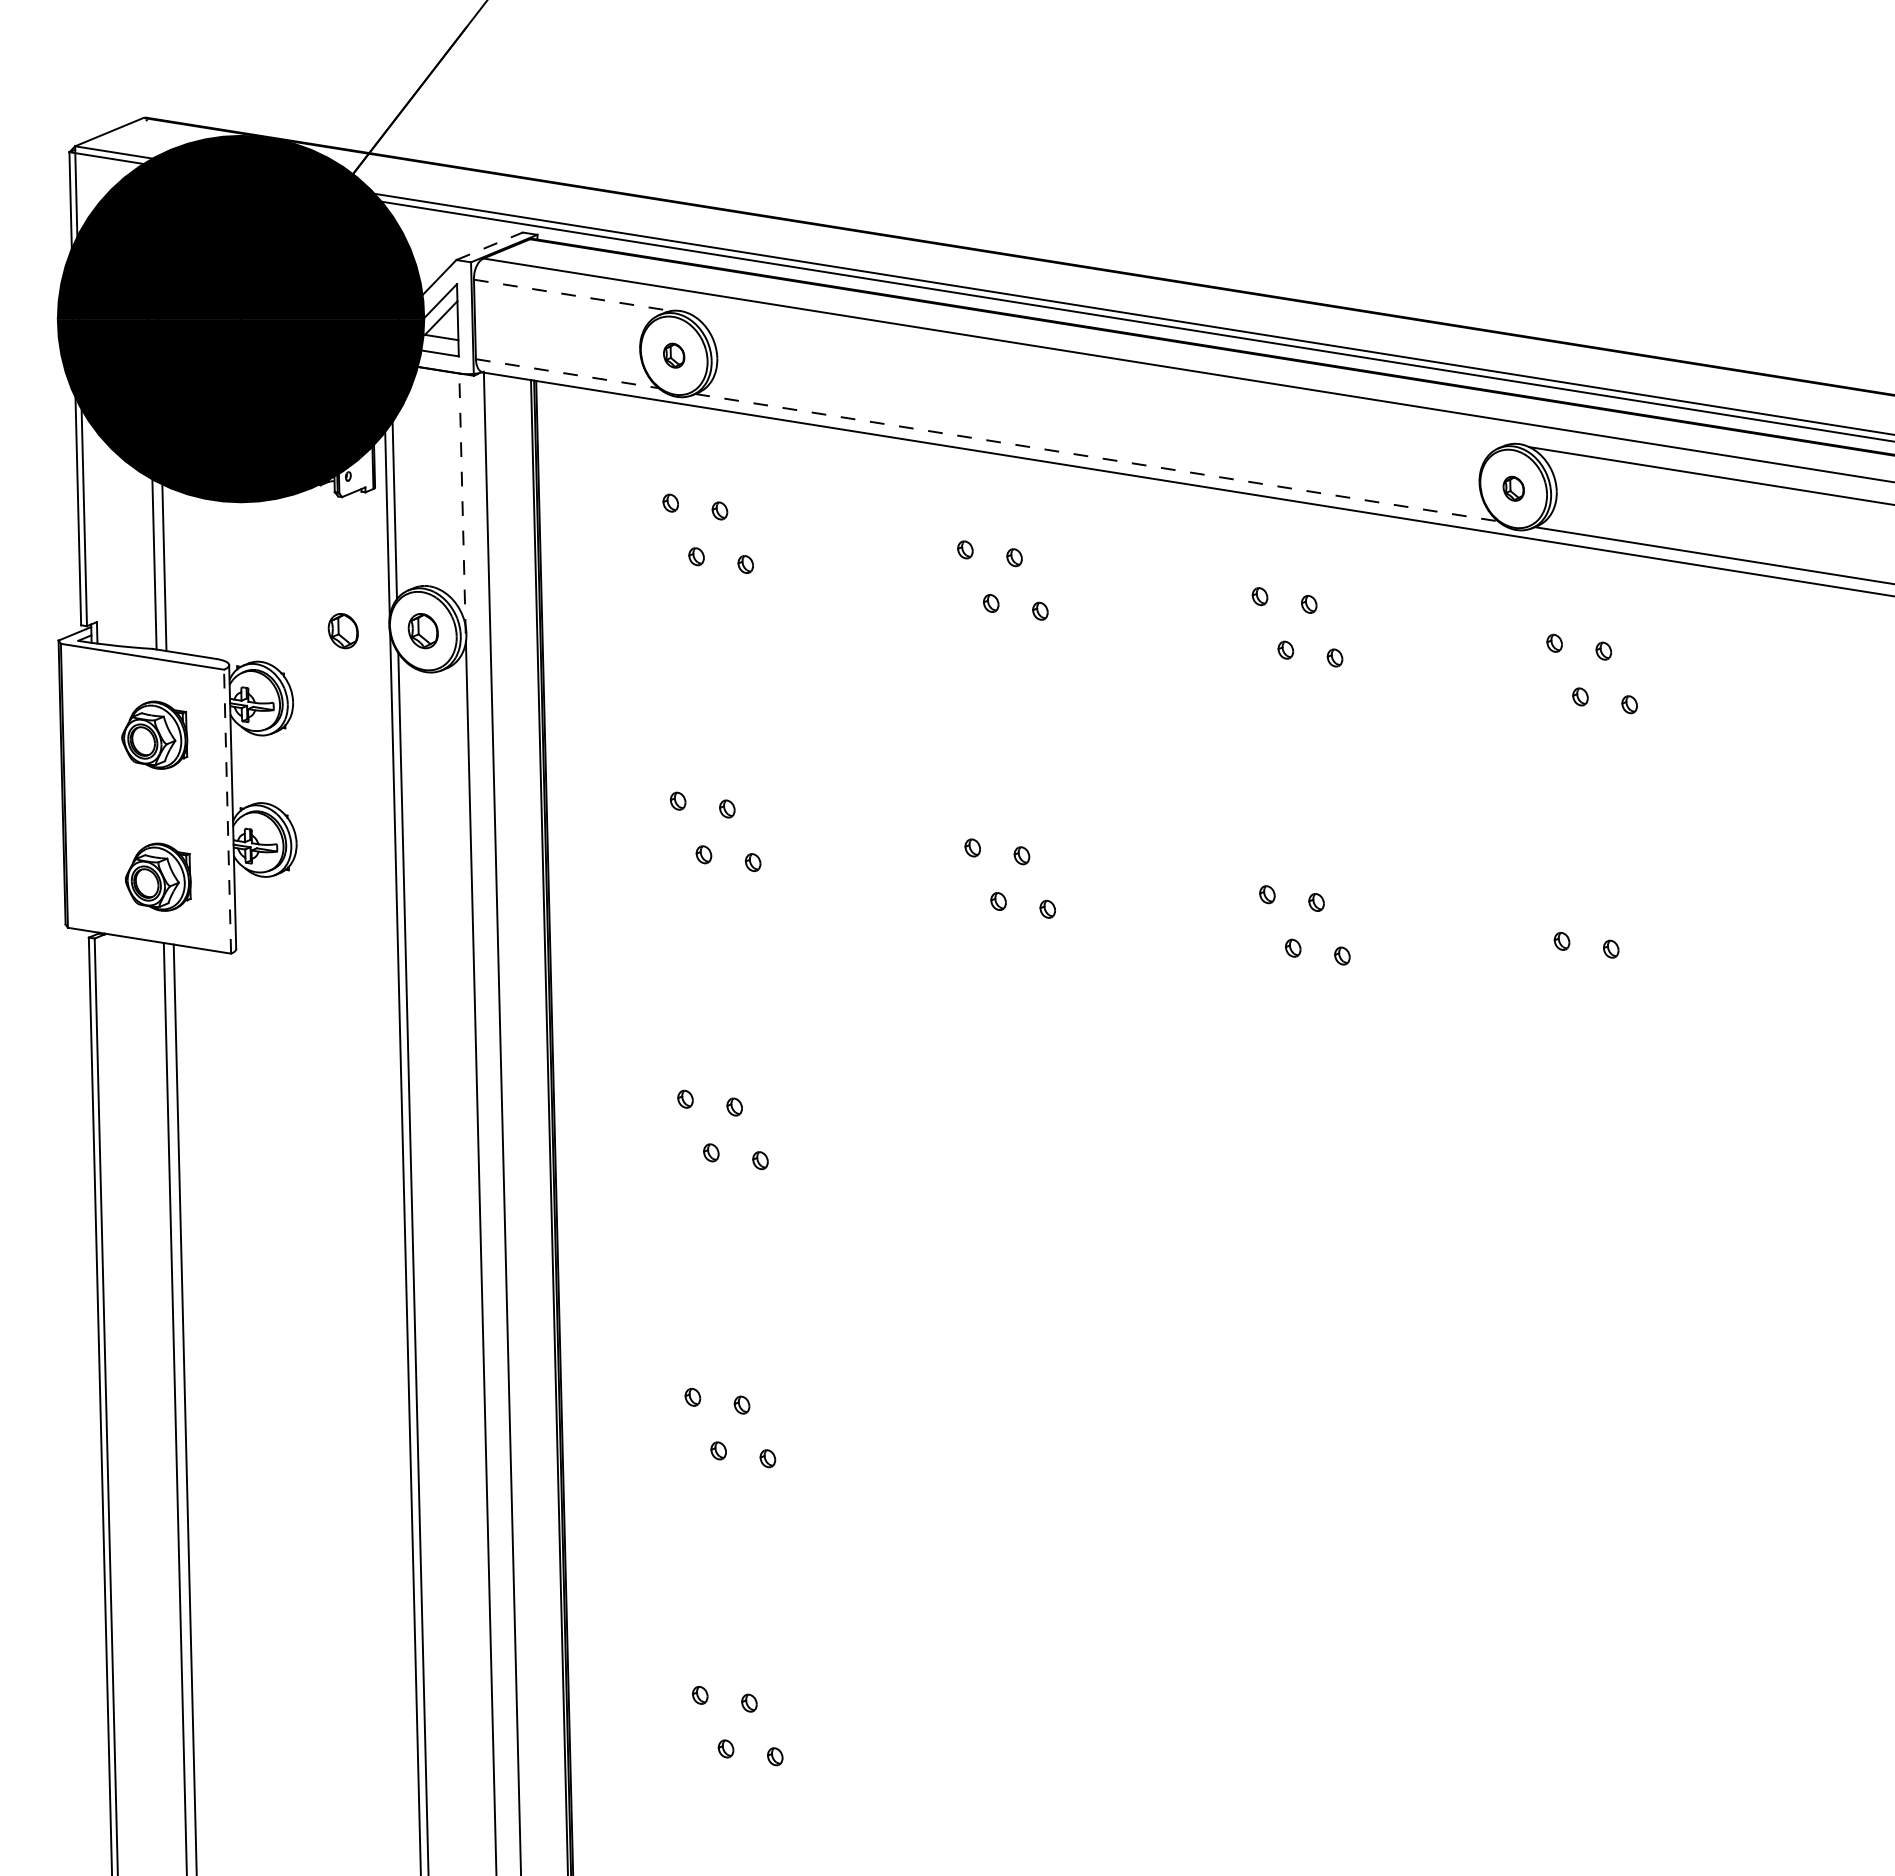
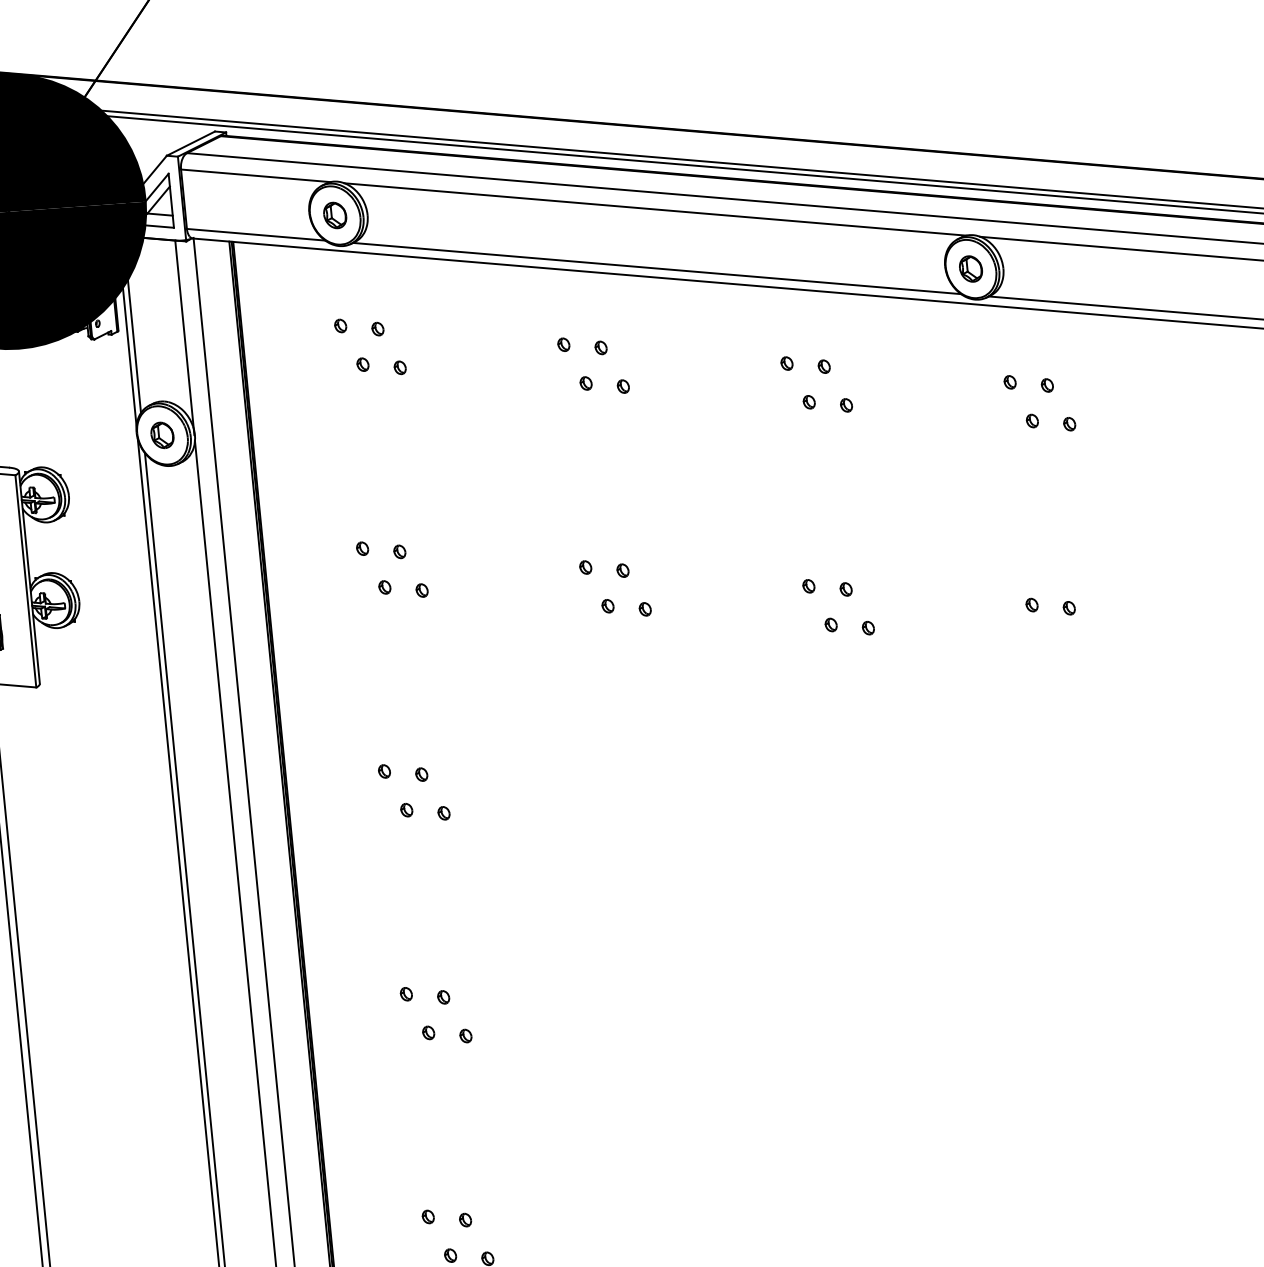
line: (489, 246) -> (190, 143), dashed -> solid
line: (573, 295) -> (256, 175), dashed -> solid
part: (673, 355) -> (334, 215), size x1.43
line: (567, 373) -> (256, 234), dashed -> solid
line: (1099, 378) -> (654, 209), added
line: (1097, 457) -> (657, 268), dashed -> solid
part: (1513, 488) -> (970, 268), size x1.43
line: (462, 503) -> (184, 337), dashed -> solid
part: (342, 631) -> (101, 440), removed
line: (227, 811) -> (25, 581), dashed -> solid

